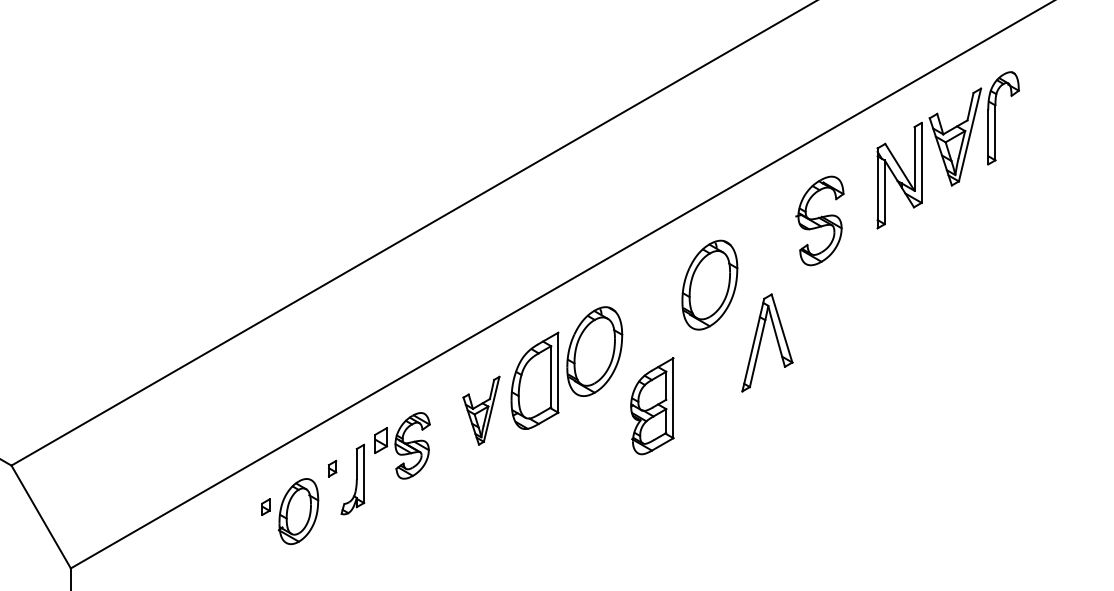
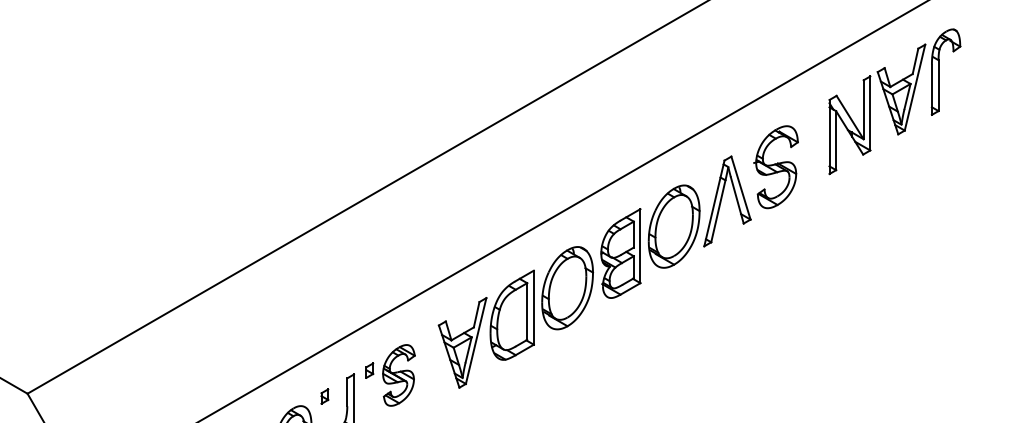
part: (767, 342) -> (727, 201), moved
part: (652, 406) -> (621, 253), moved
part: (481, 410) -> (462, 342), size x1.43
part: (380, 440) -> (369, 370), size x0.62

